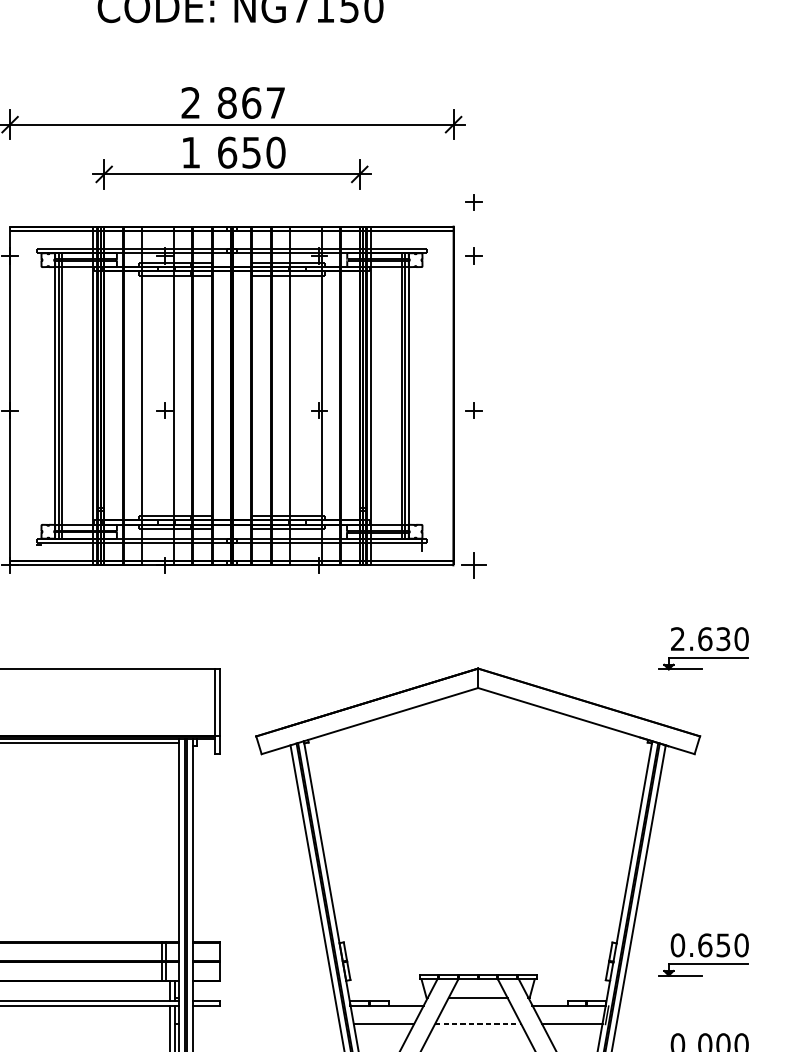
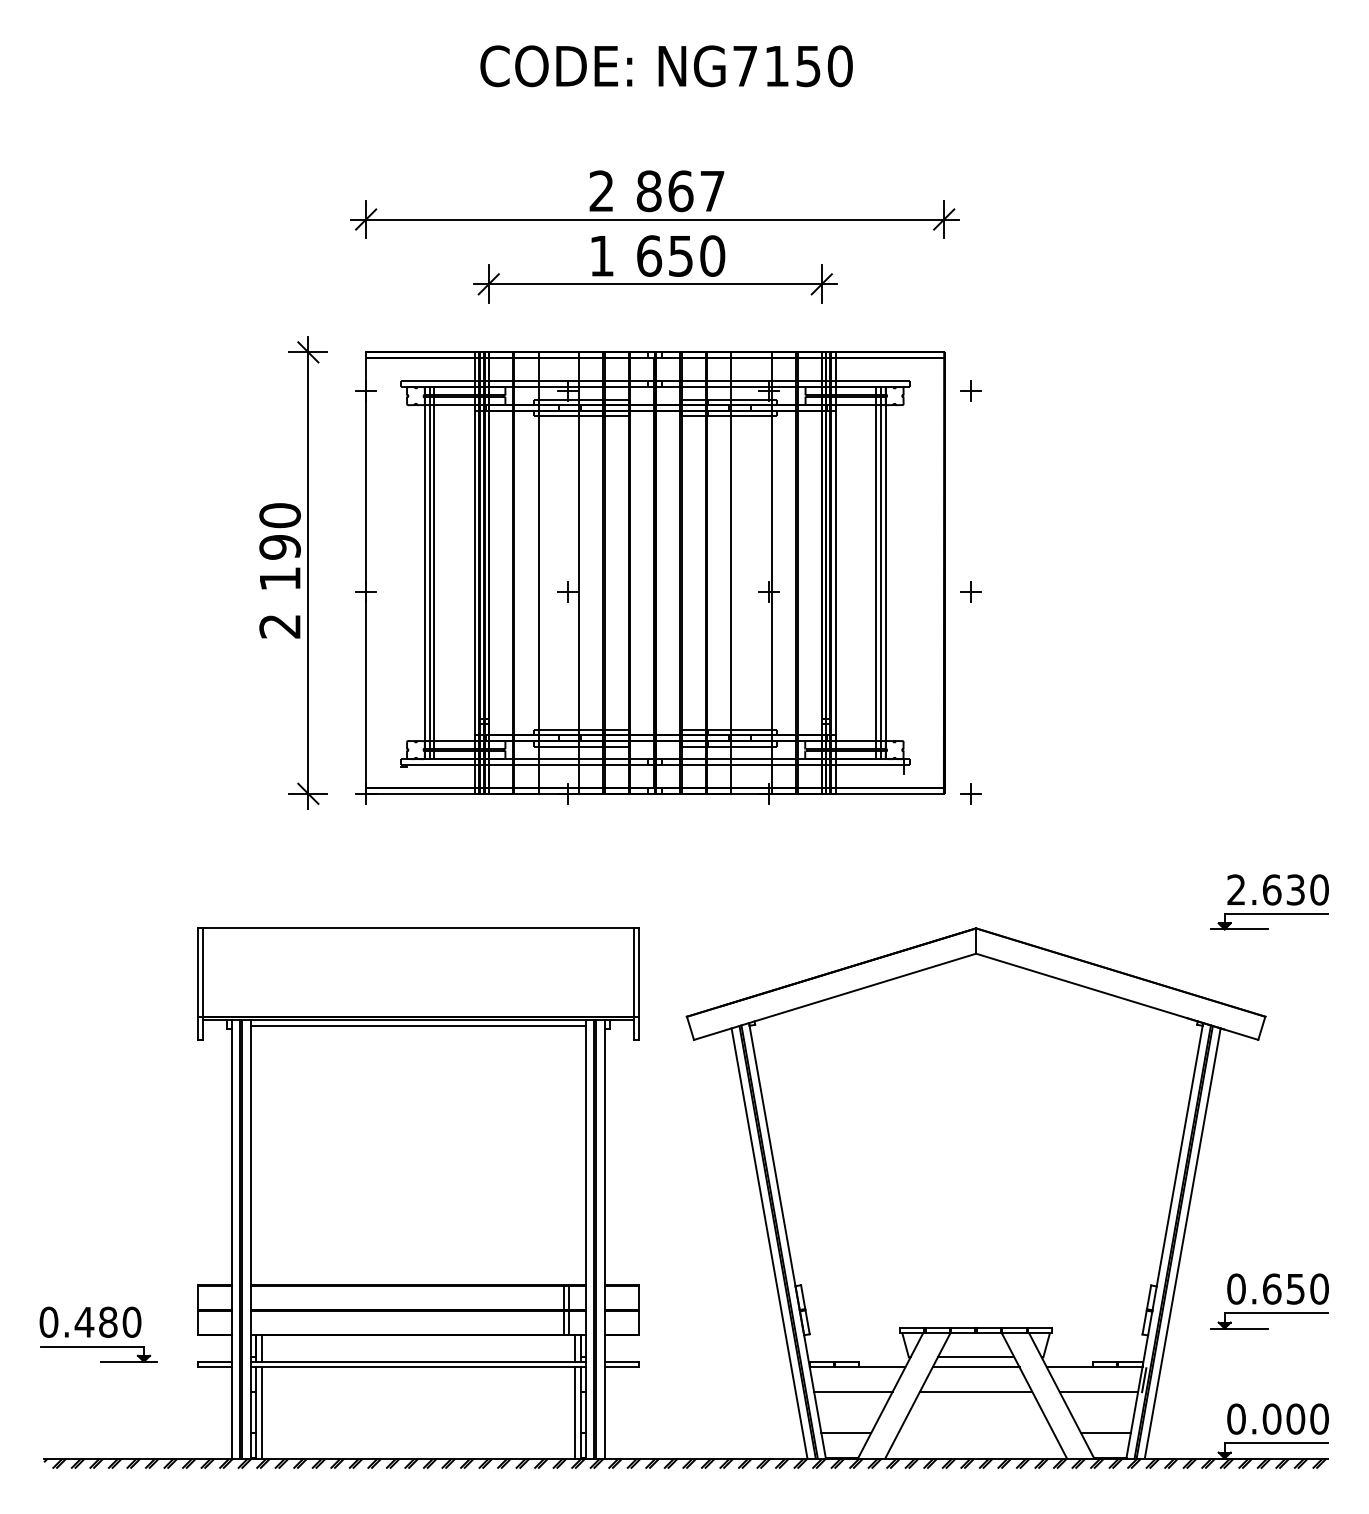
part: (473, 202) -> (970, 320), removed
part: (473, 565) -> (970, 793), size x0.62
line: (477, 1005) -> (975, 1367), added
line: (478, 1023) -> (976, 1391), dashed -> solid

